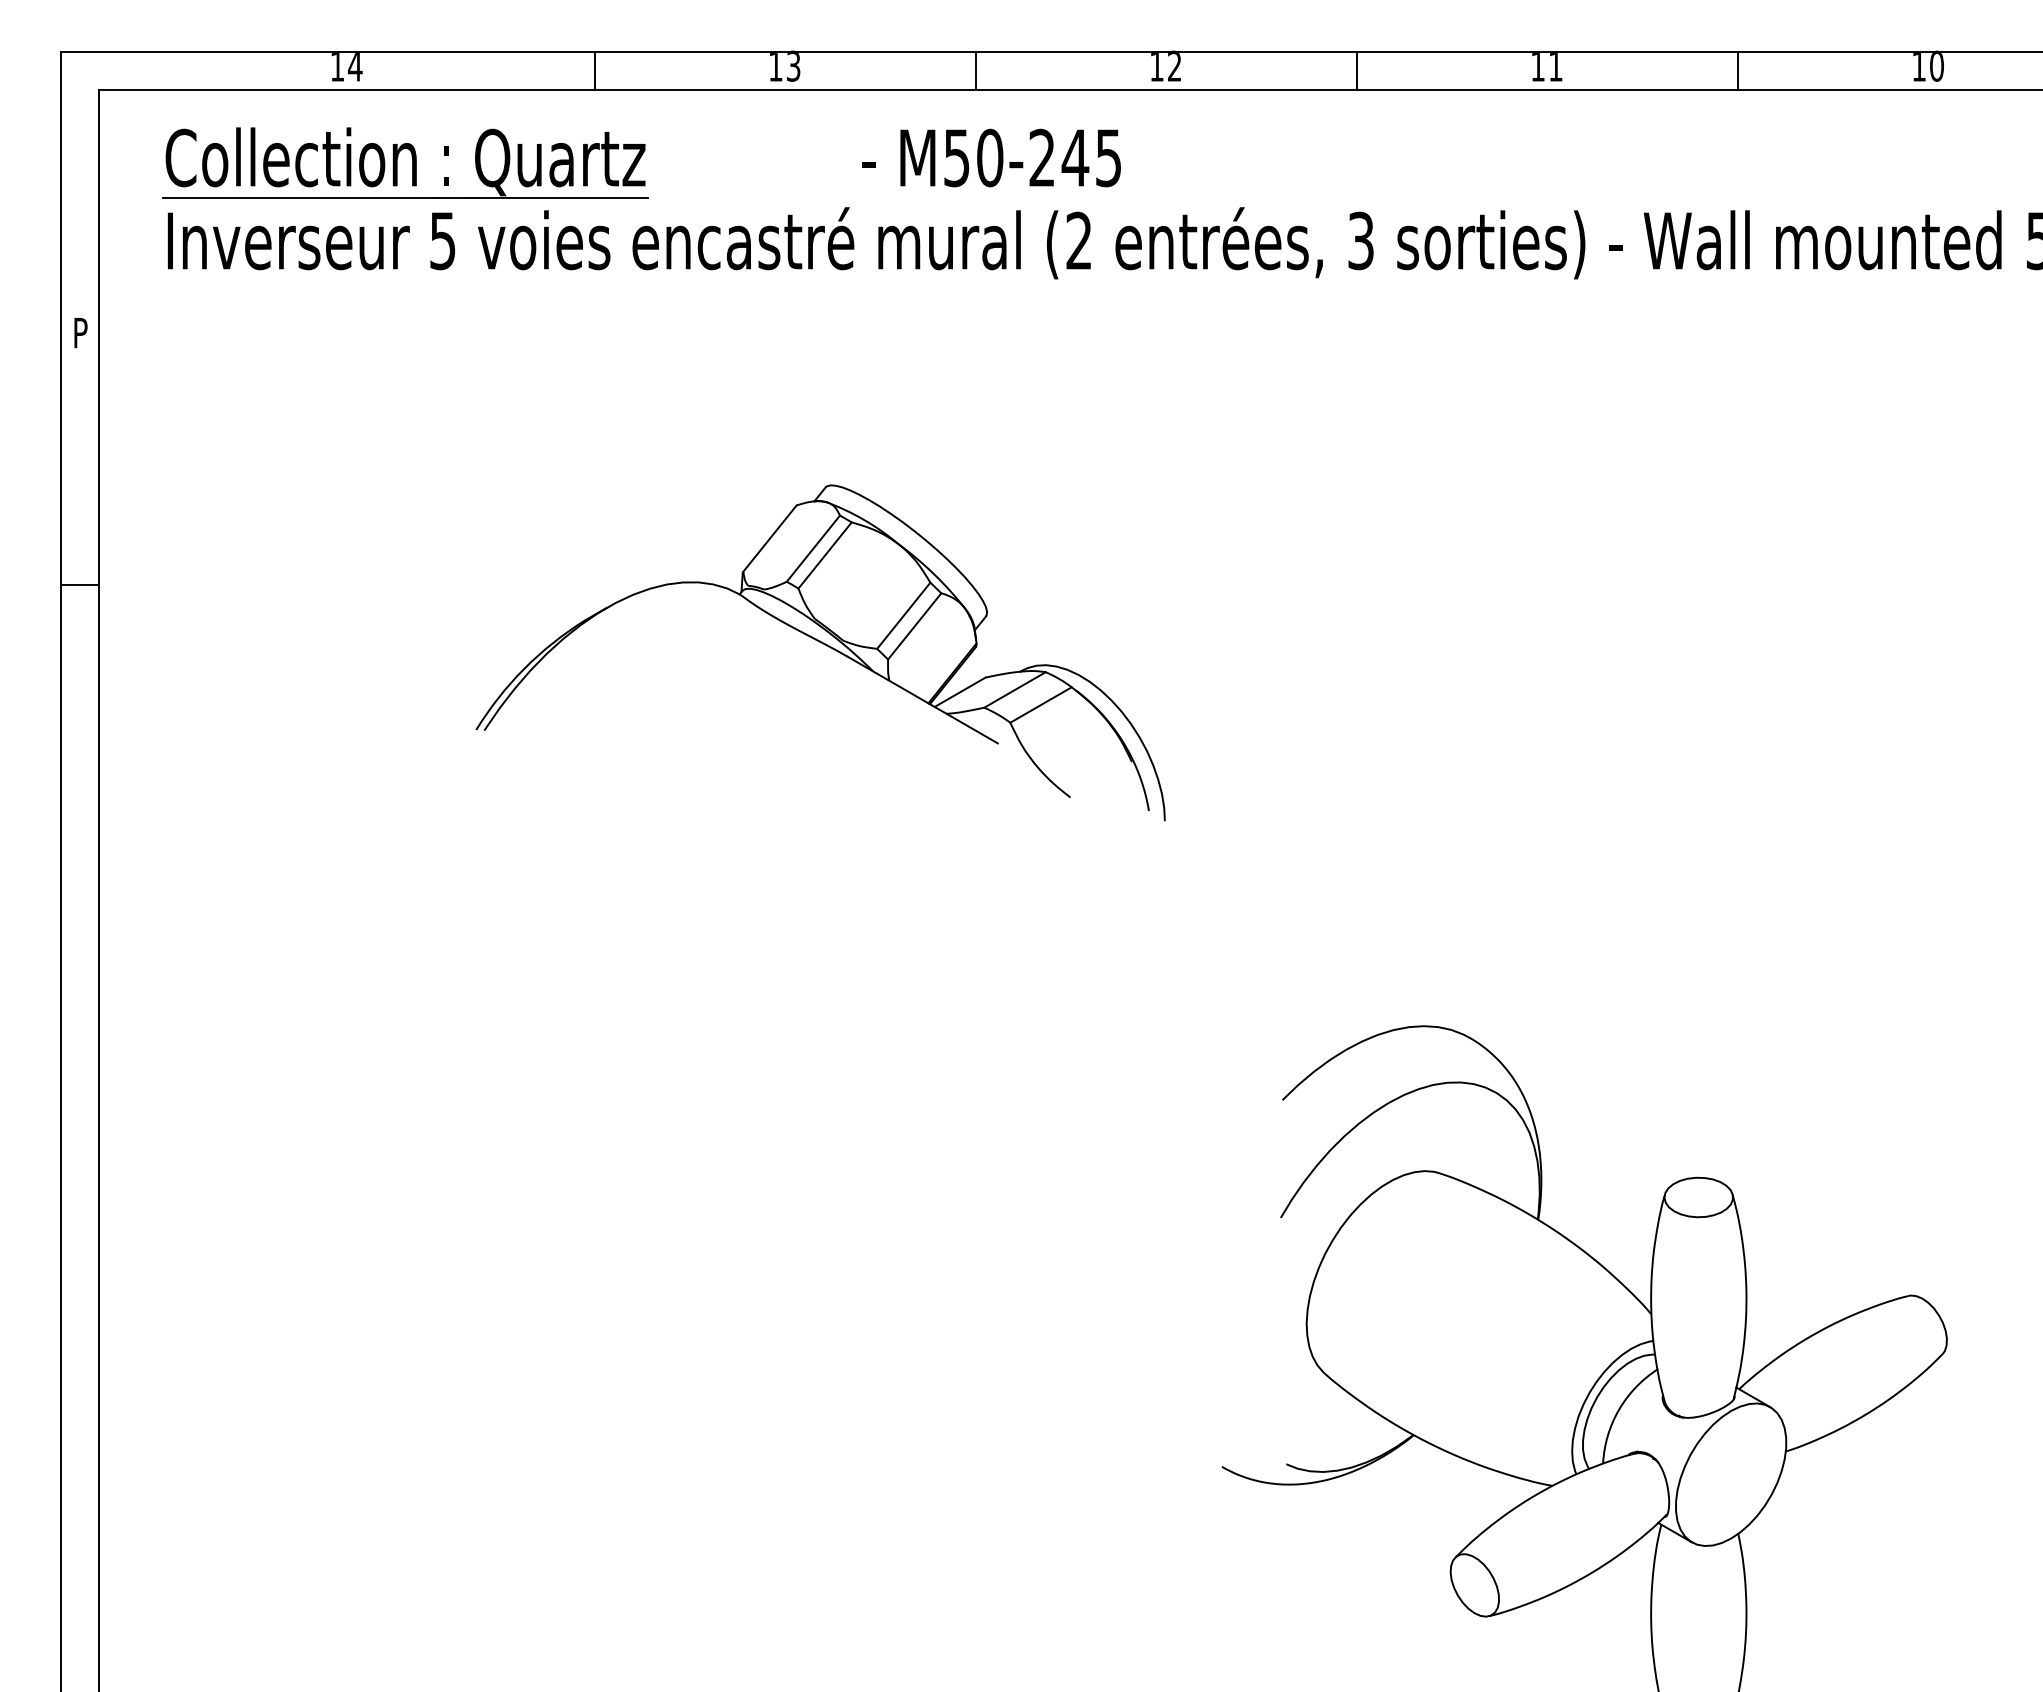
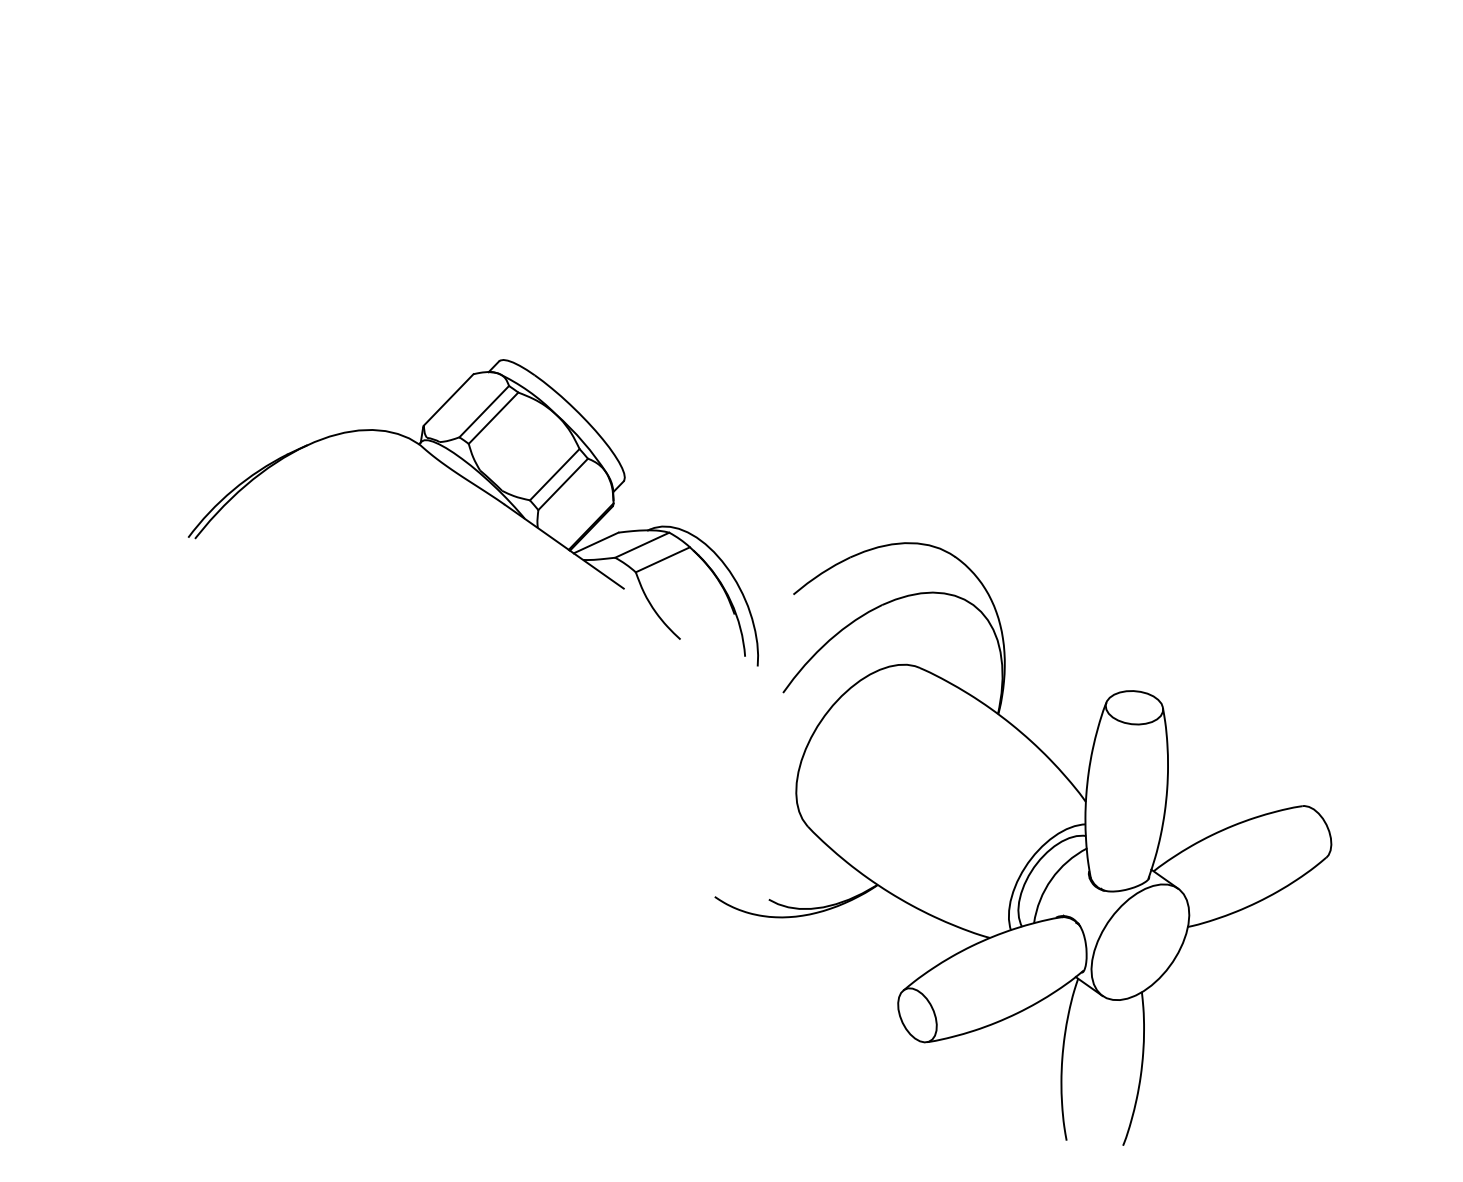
part: (824, 645) -> (486, 493), moved

